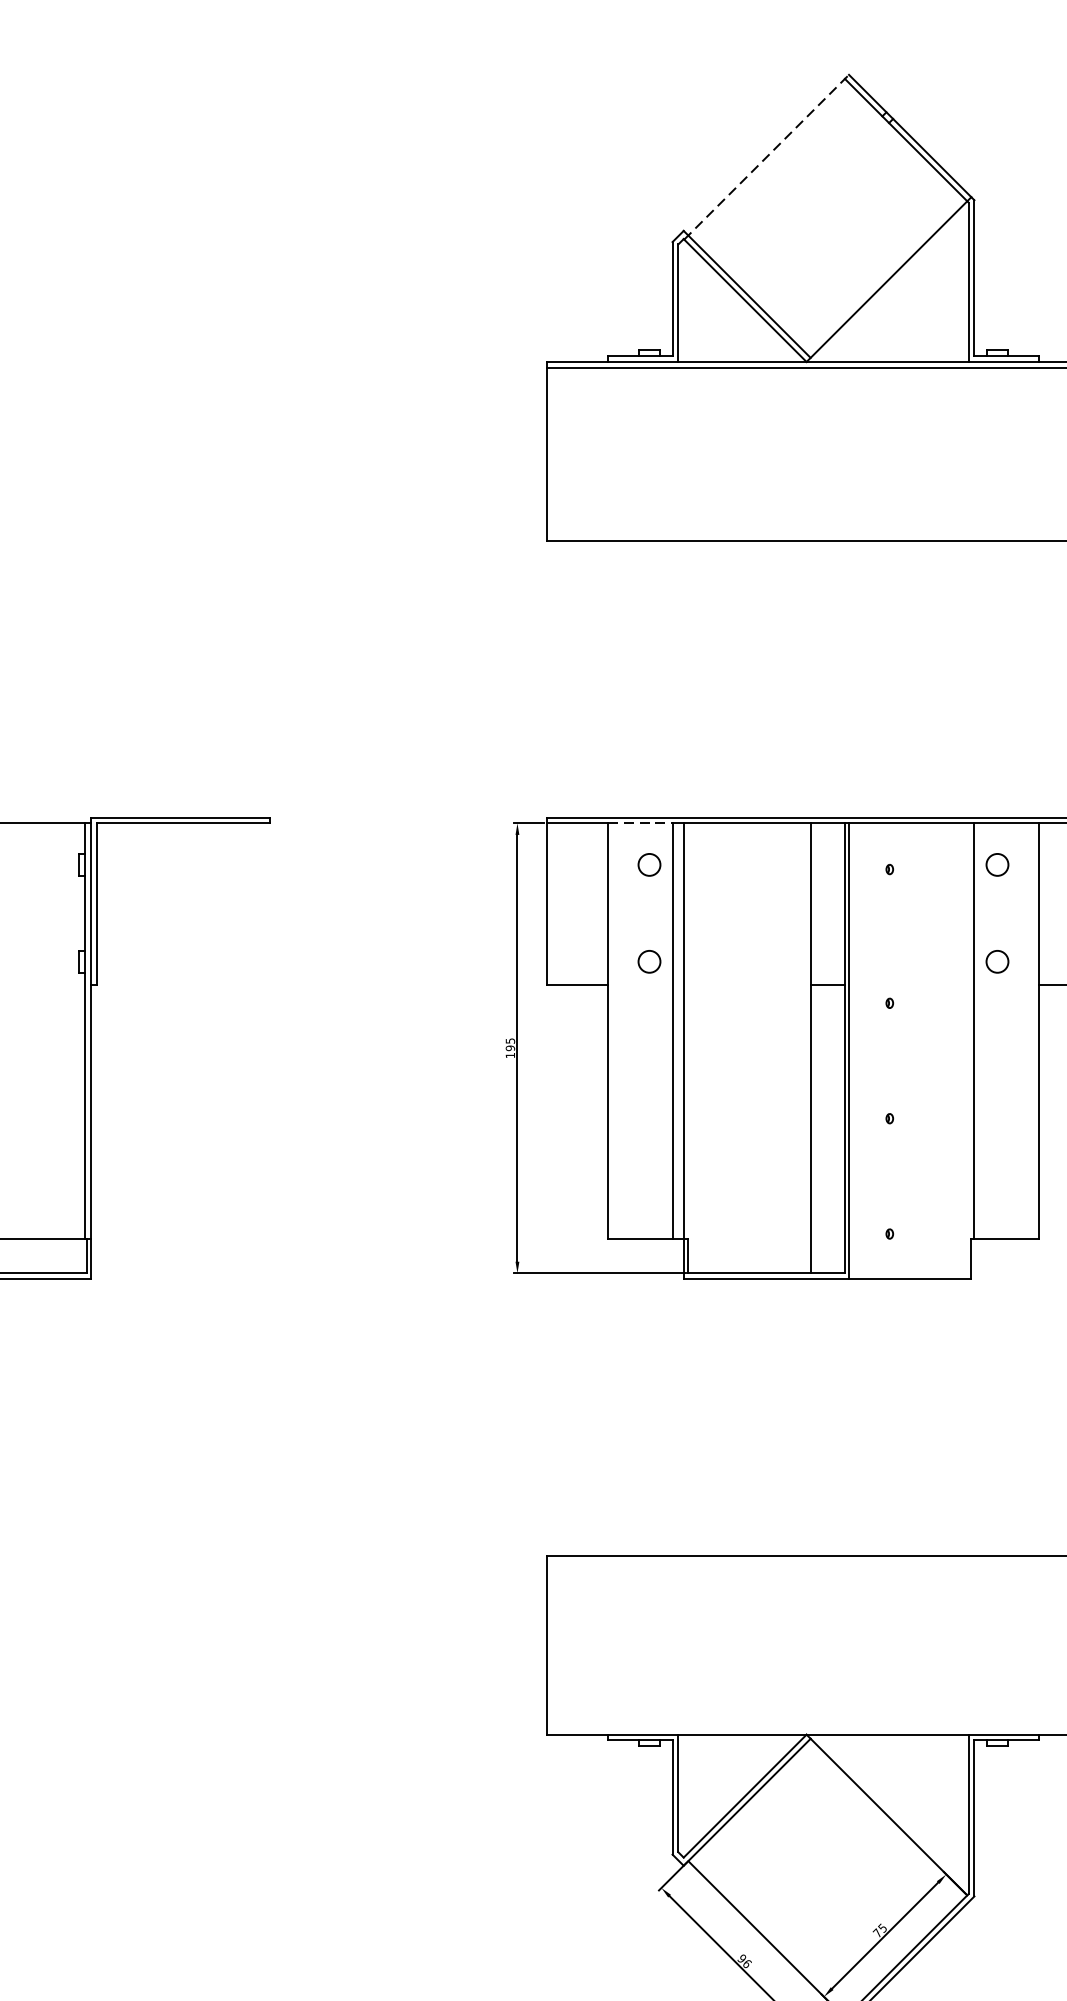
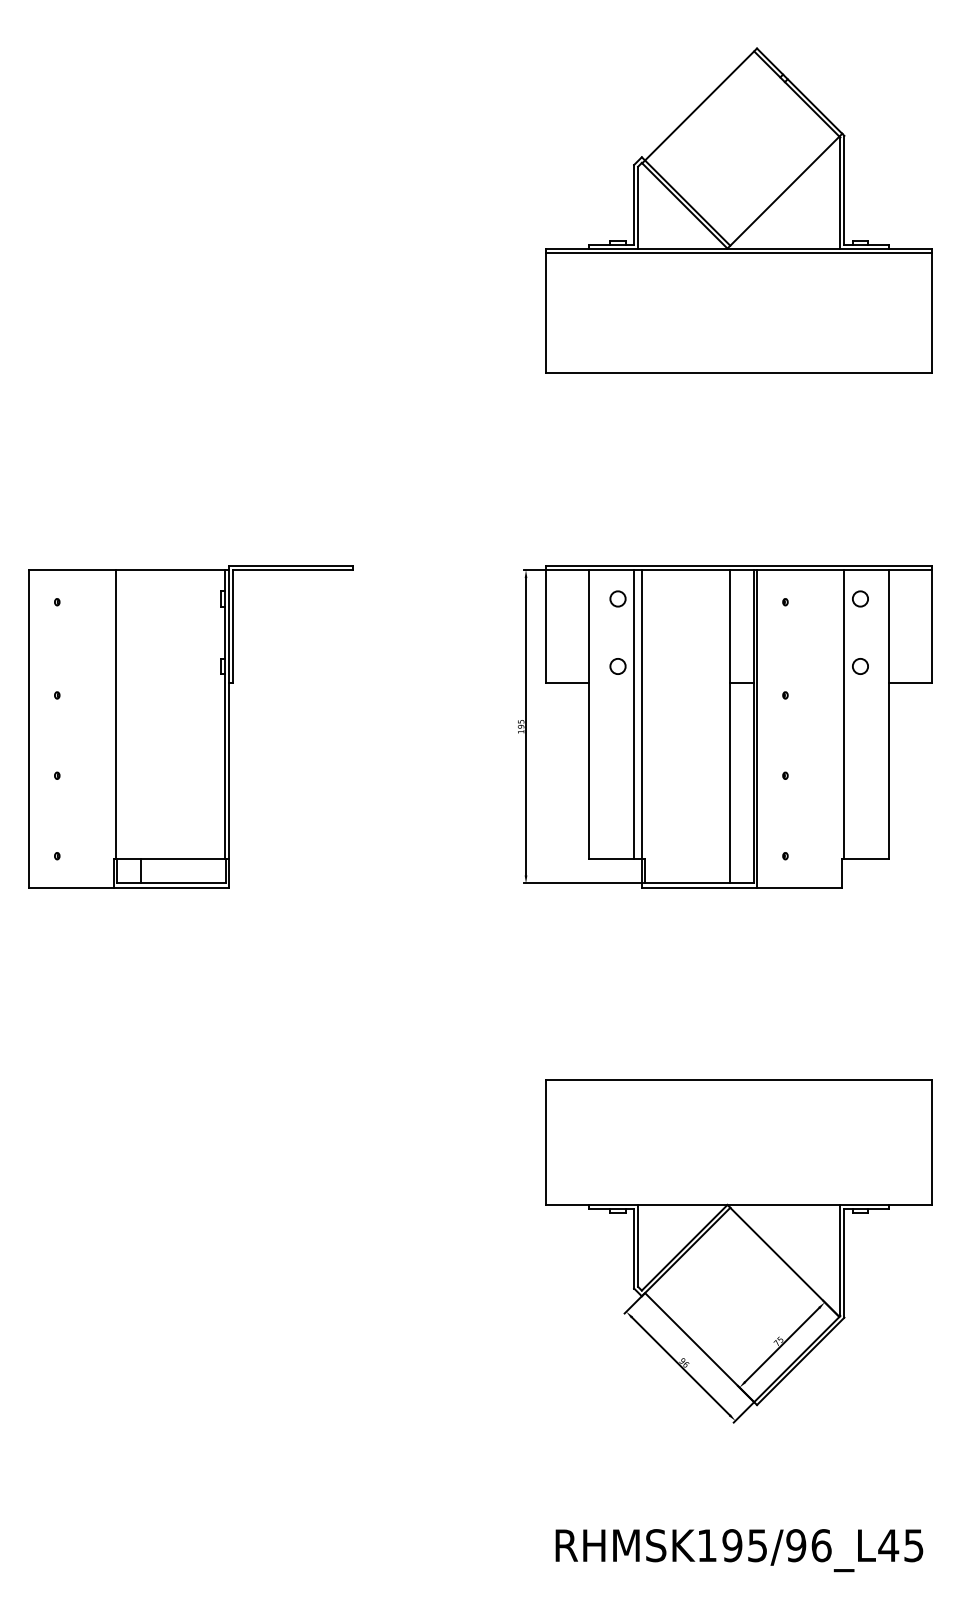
line: (766, 156) -> (699, 105), dashed -> solid
line: (640, 824) -> (611, 570), dashed -> solid

